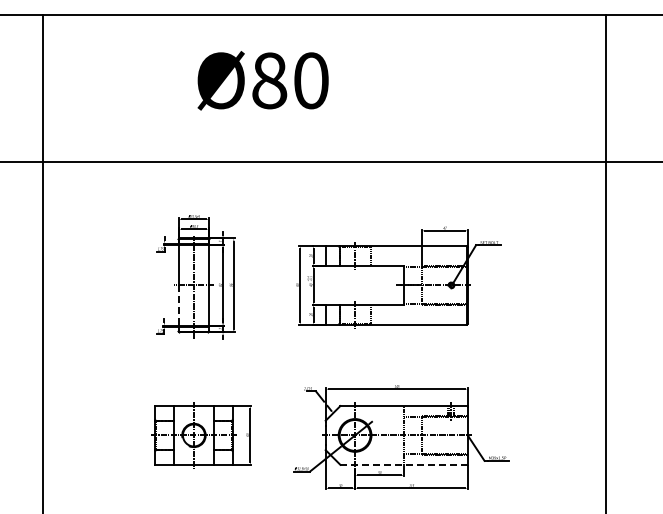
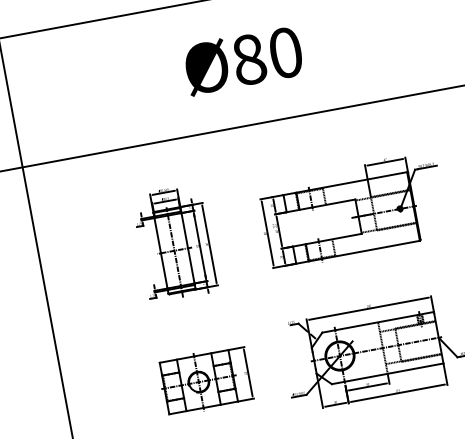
text: (262, 80) -> (243, 60), moved
line: (178, 306) -> (164, 271), dashed -> solid
line: (404, 464) -> (387, 373), dashed -> solid

